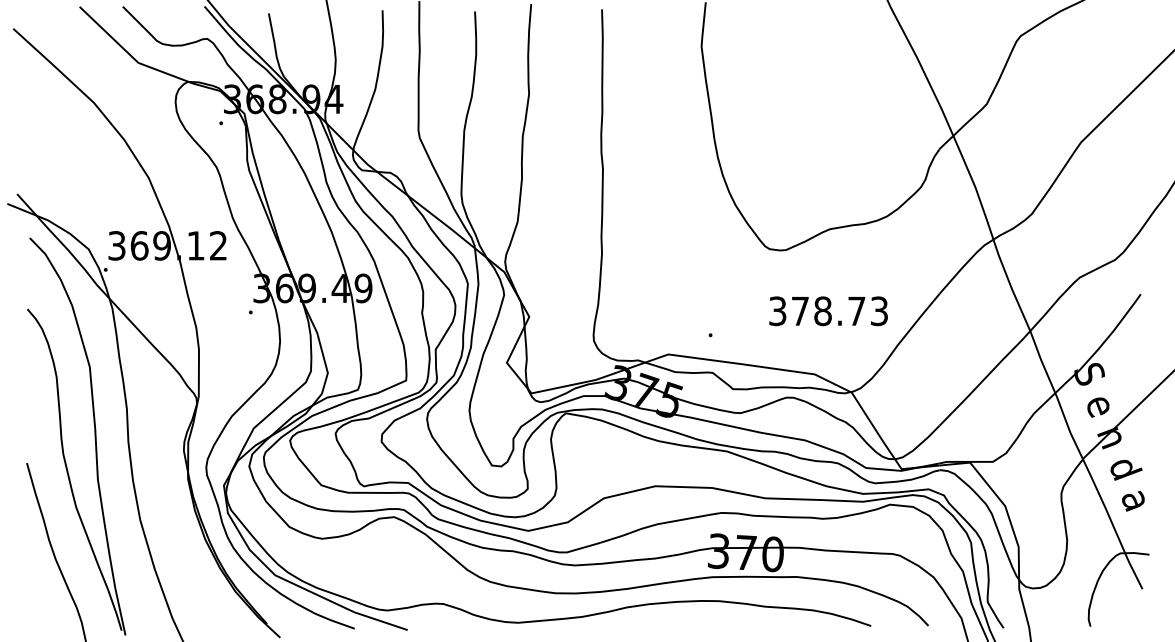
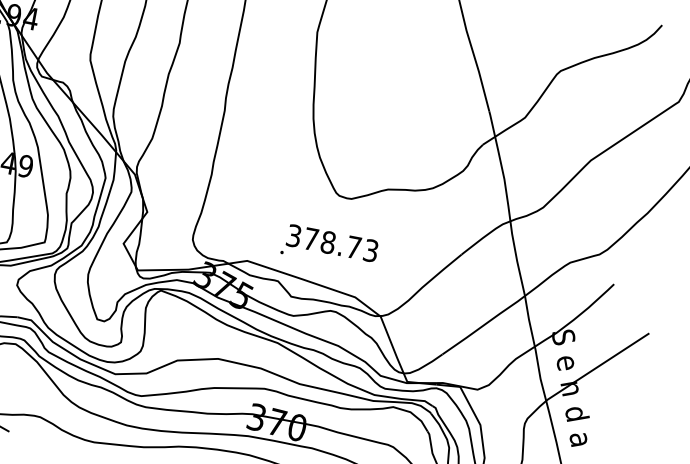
text: (828, 311) -> (332, 243), moved

